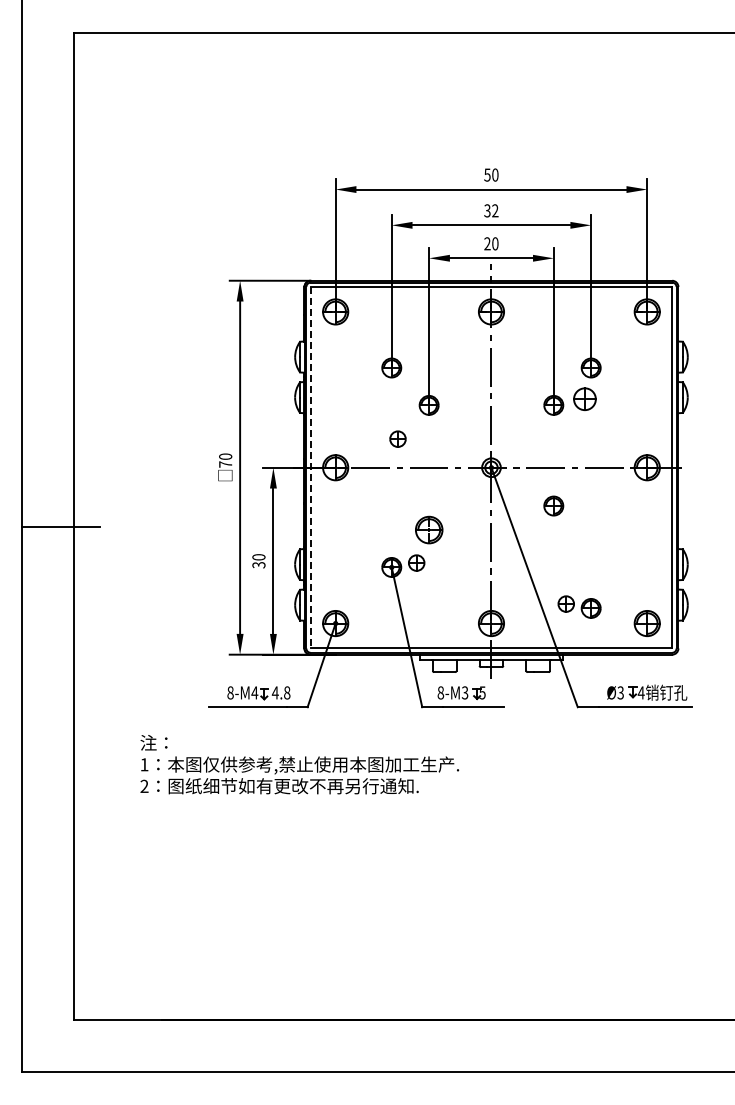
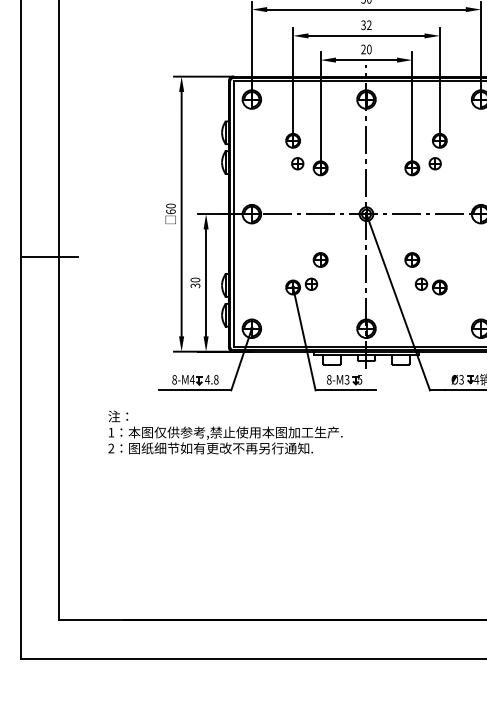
part: (584, 398) -> (434, 163), size x0.71
part: (397, 438) -> (297, 163), moved
text: (225, 464) -> (170, 211), 70 -> 60
line: (310, 467) -> (233, 214), dashed -> solid
part: (553, 505) -> (412, 259), moved
part: (428, 529) -> (320, 259), size x0.71
part: (579, 606) -> (431, 286), moved

